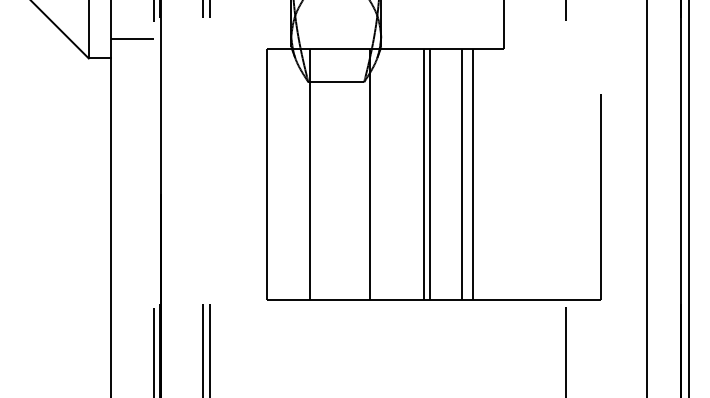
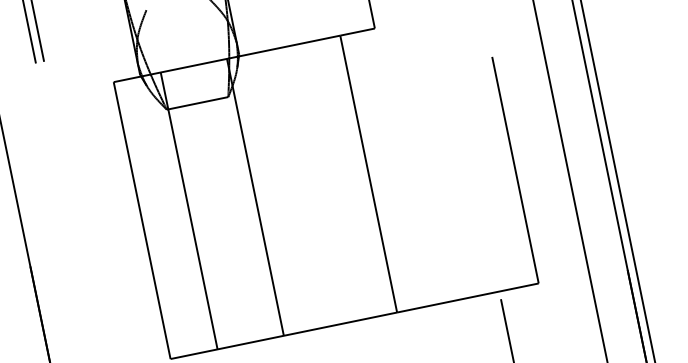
line: (423, 174) -> (314, 185), removed
line: (430, 174) -> (322, 183), removed
line: (462, 174) -> (357, 176), removed

